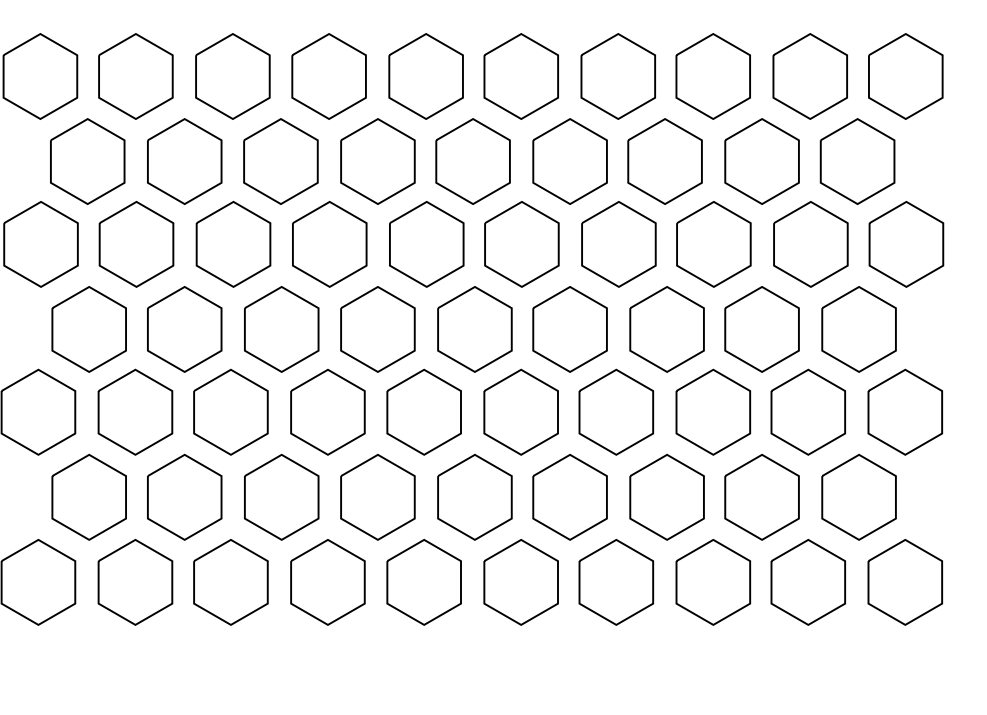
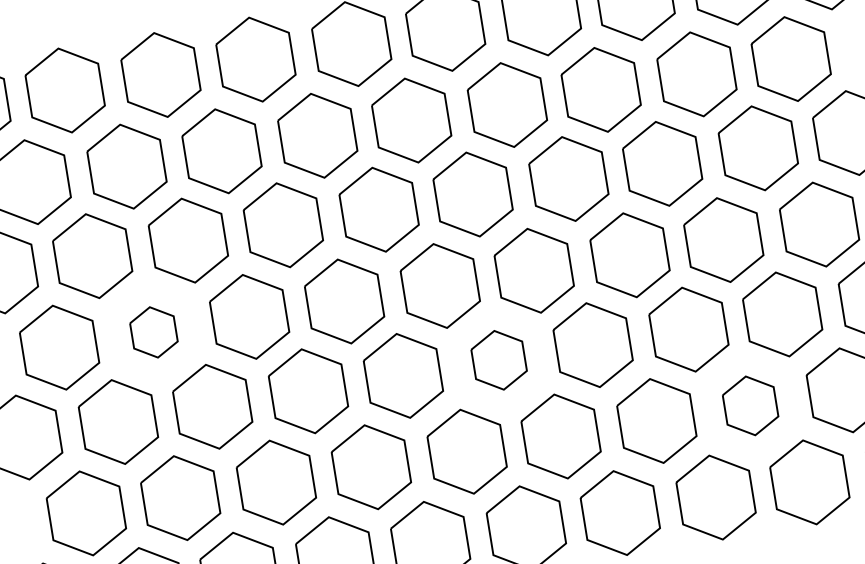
part: (184, 329) -> (153, 332), size x0.6
part: (520, 411) -> (498, 359), size x0.7
part: (761, 497) -> (750, 406), size x0.7

